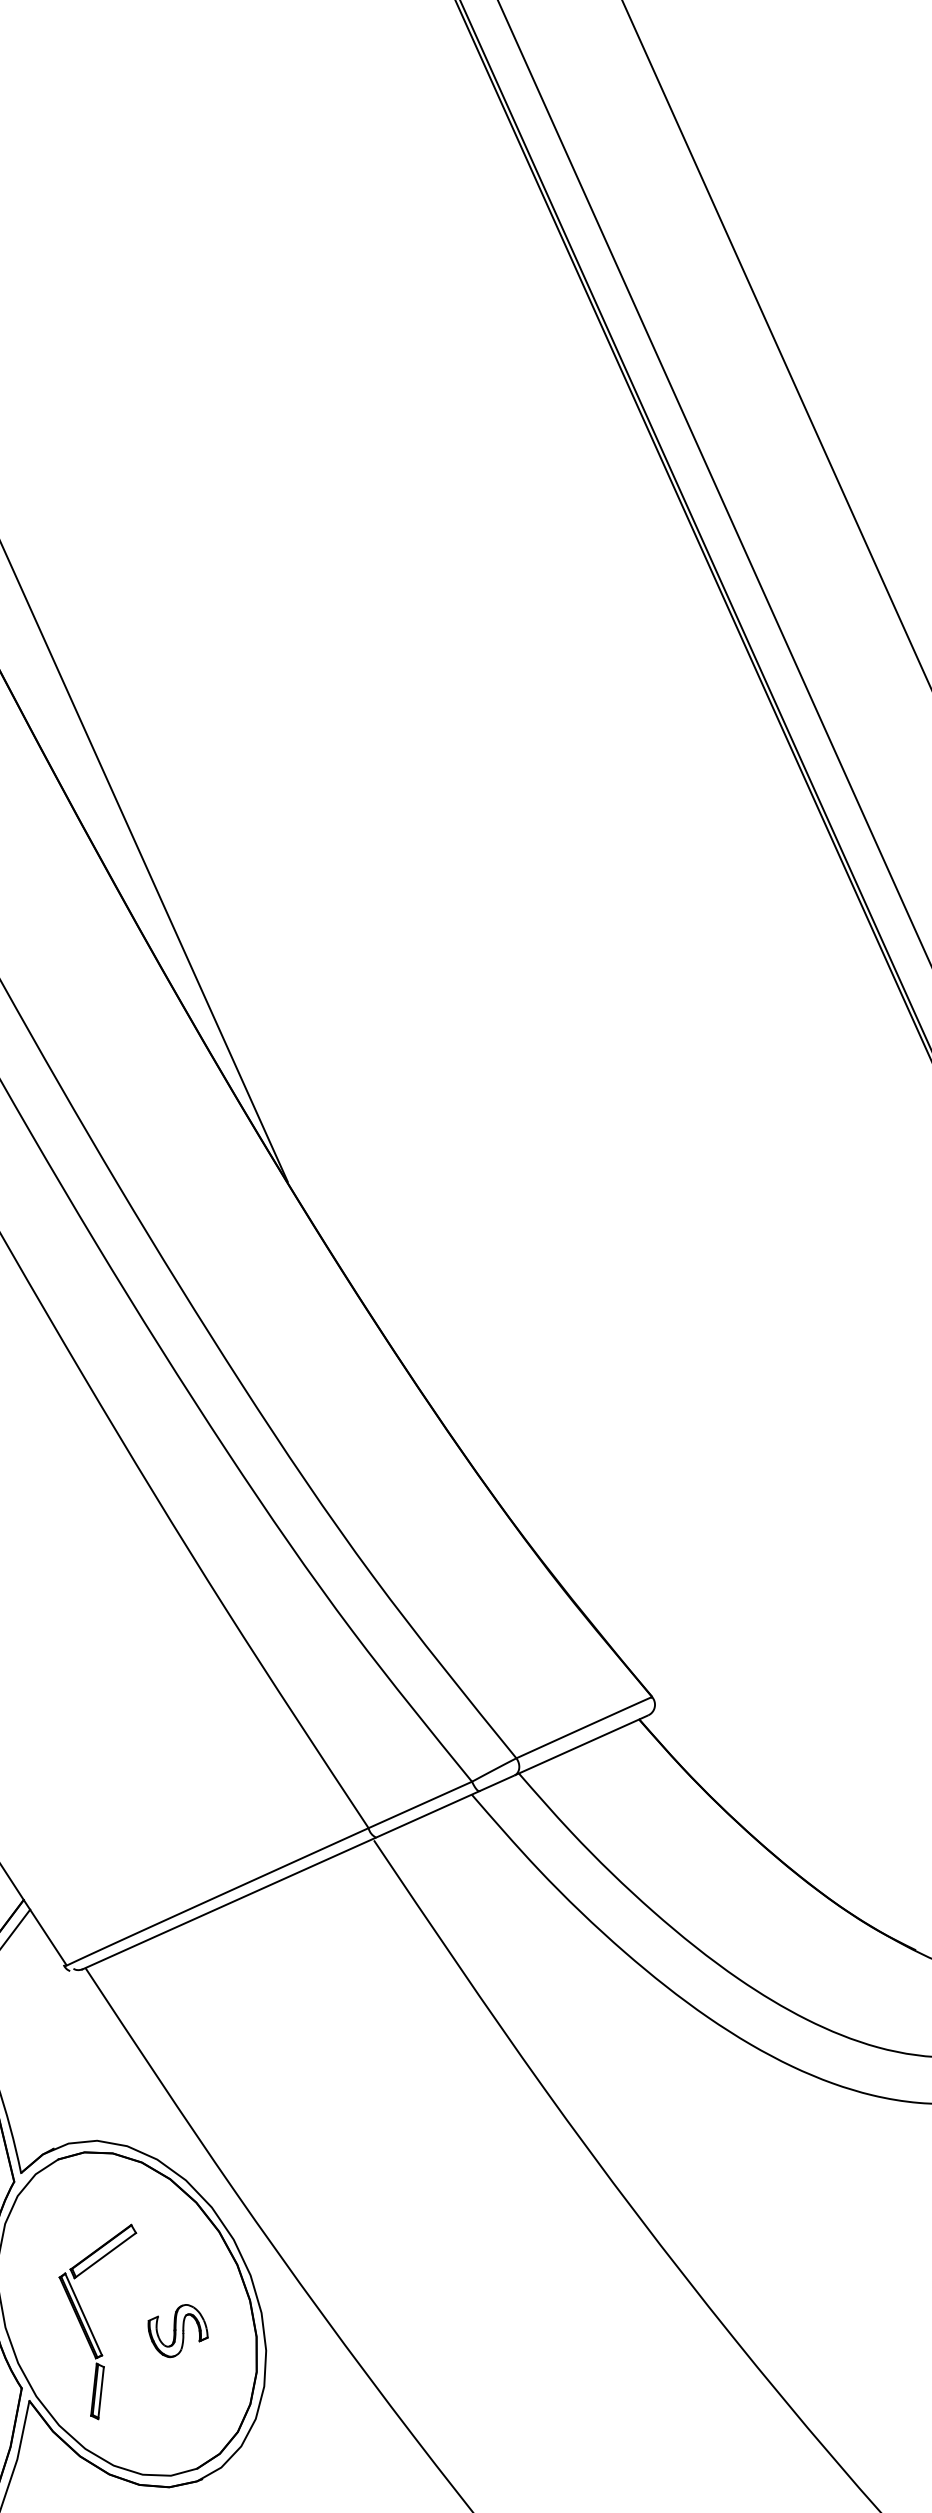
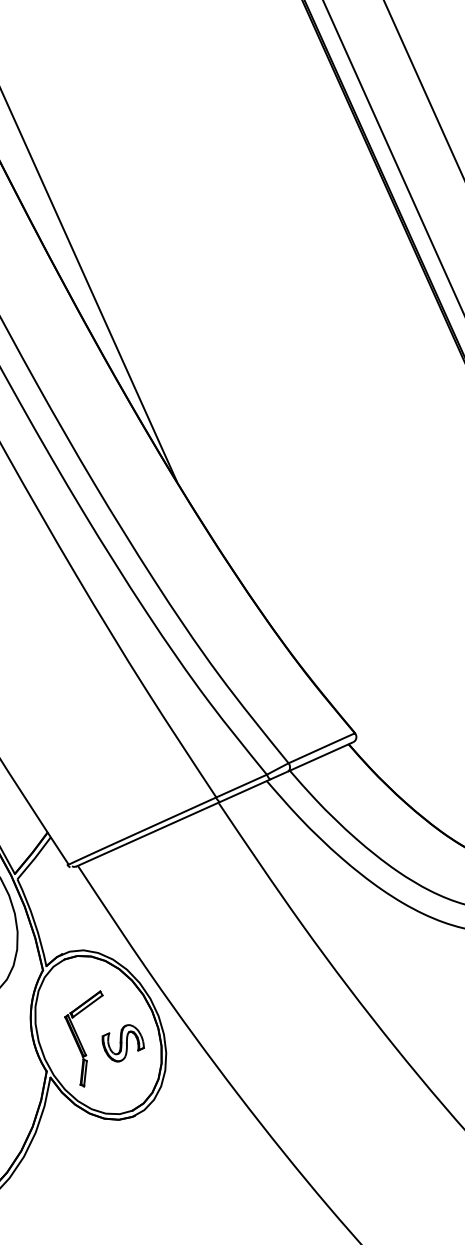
part: (176, 2331) -> (122, 1043), size x1.43

